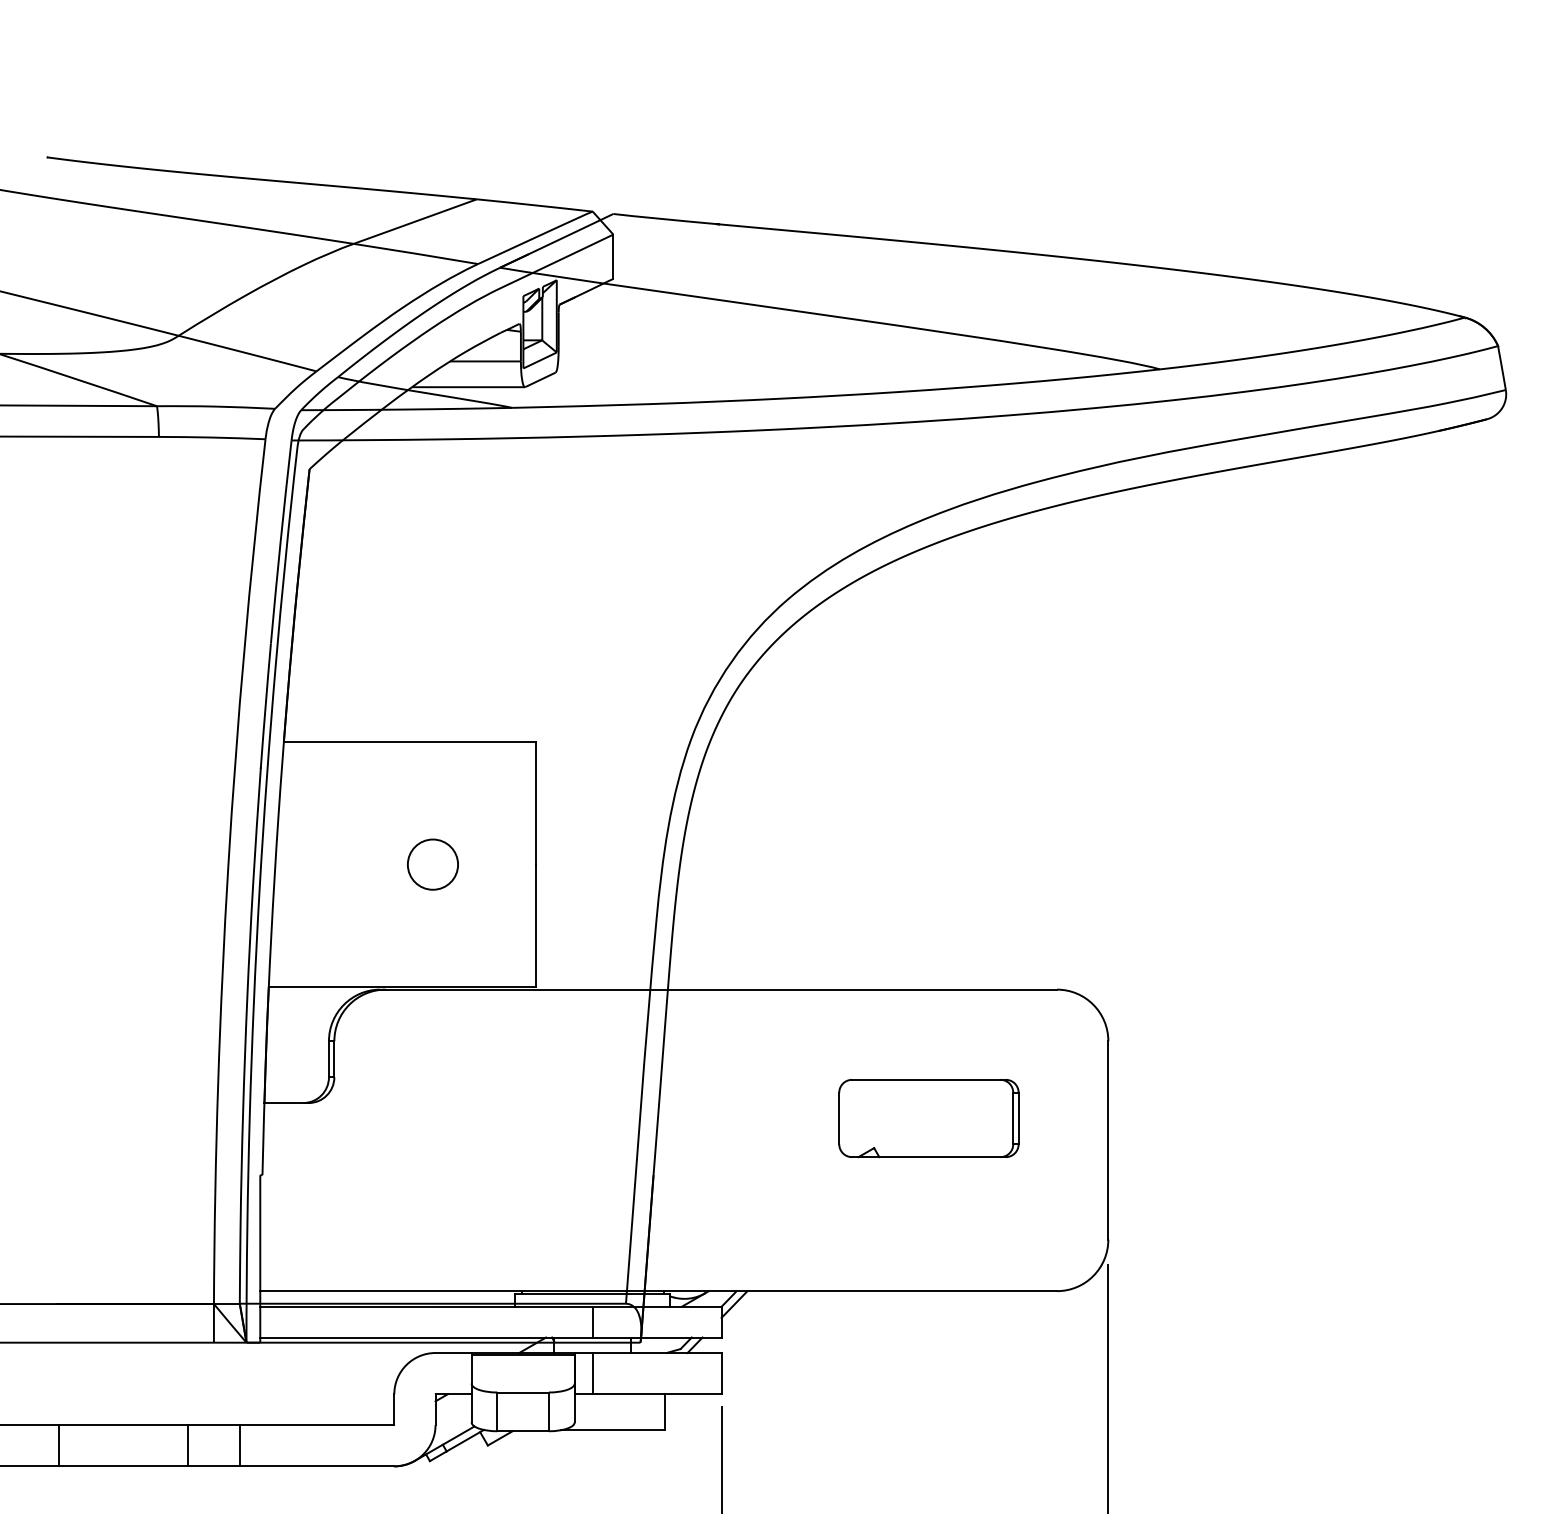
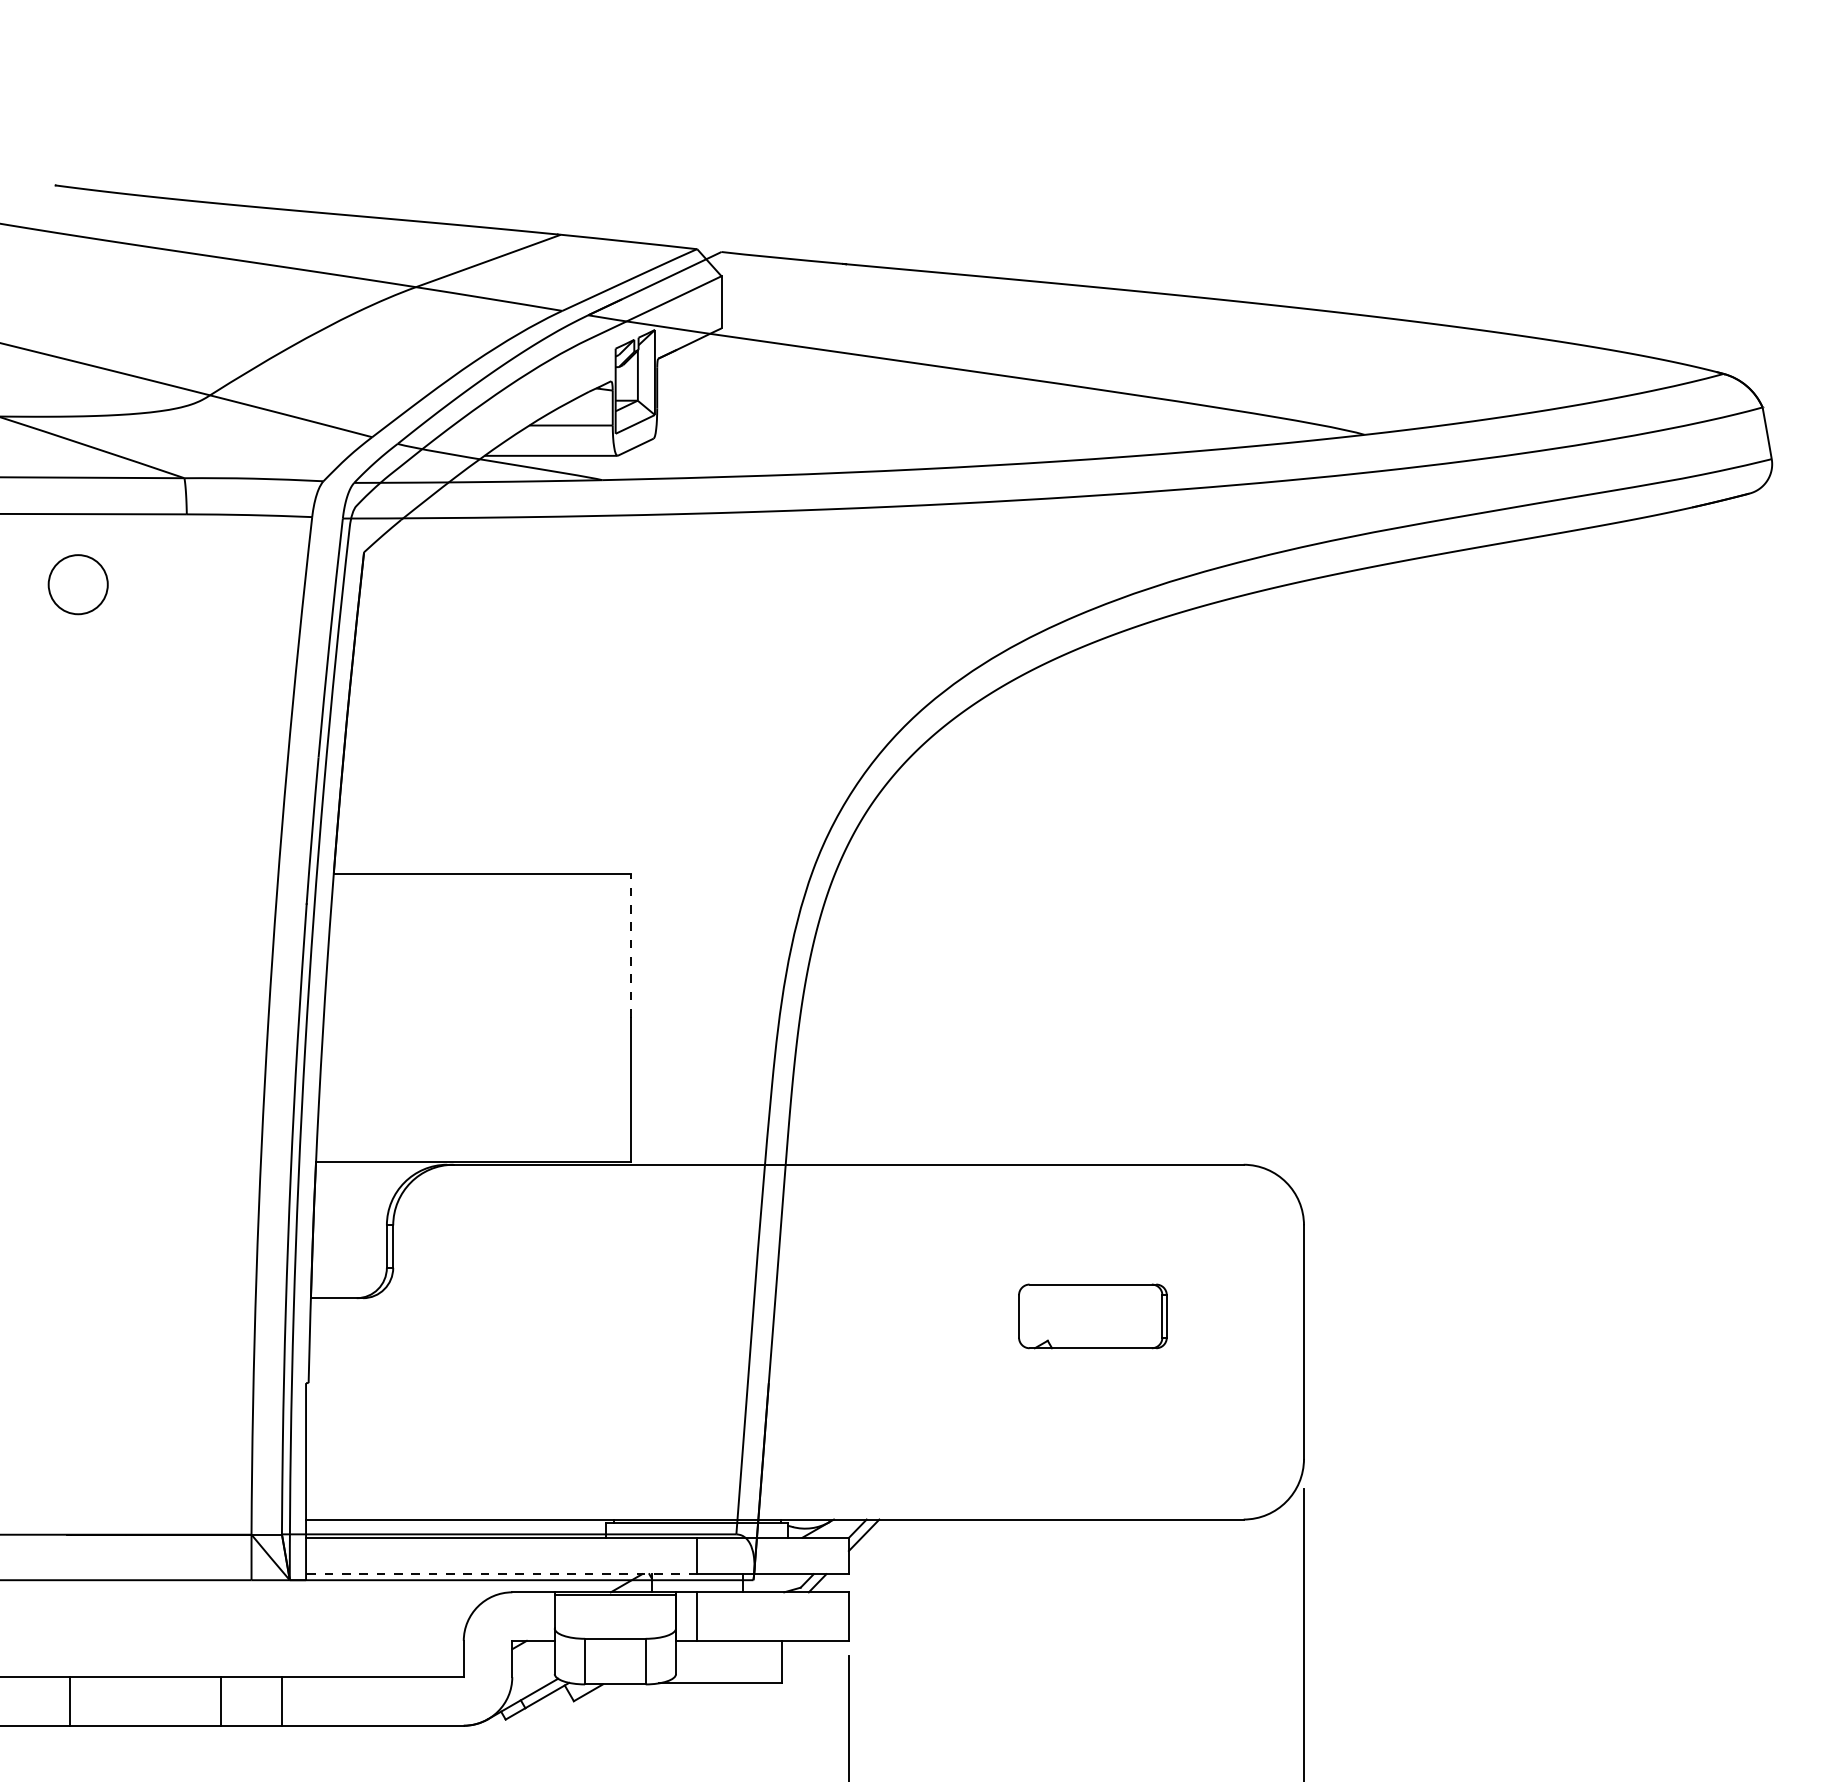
line: (536, 803) -> (630, 945), solid -> dashed
circle: (432, 864) -> (77, 584), moved
part: (928, 1118) -> (1092, 1316), size x0.7
line: (426, 1337) -> (501, 1574), solid -> dashed

